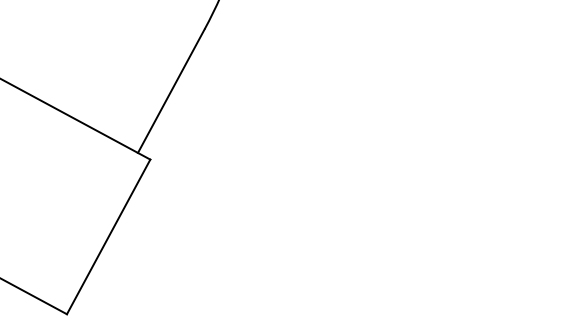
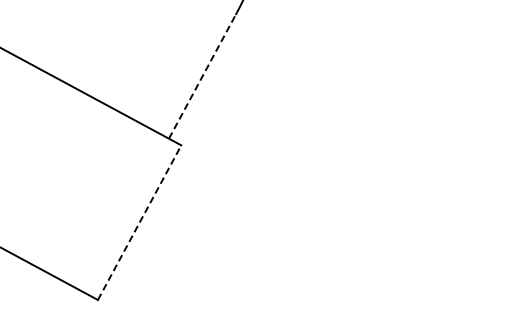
line: (171, 90) -> (202, 76), solid -> dashed
line: (108, 236) -> (139, 222), solid -> dashed

